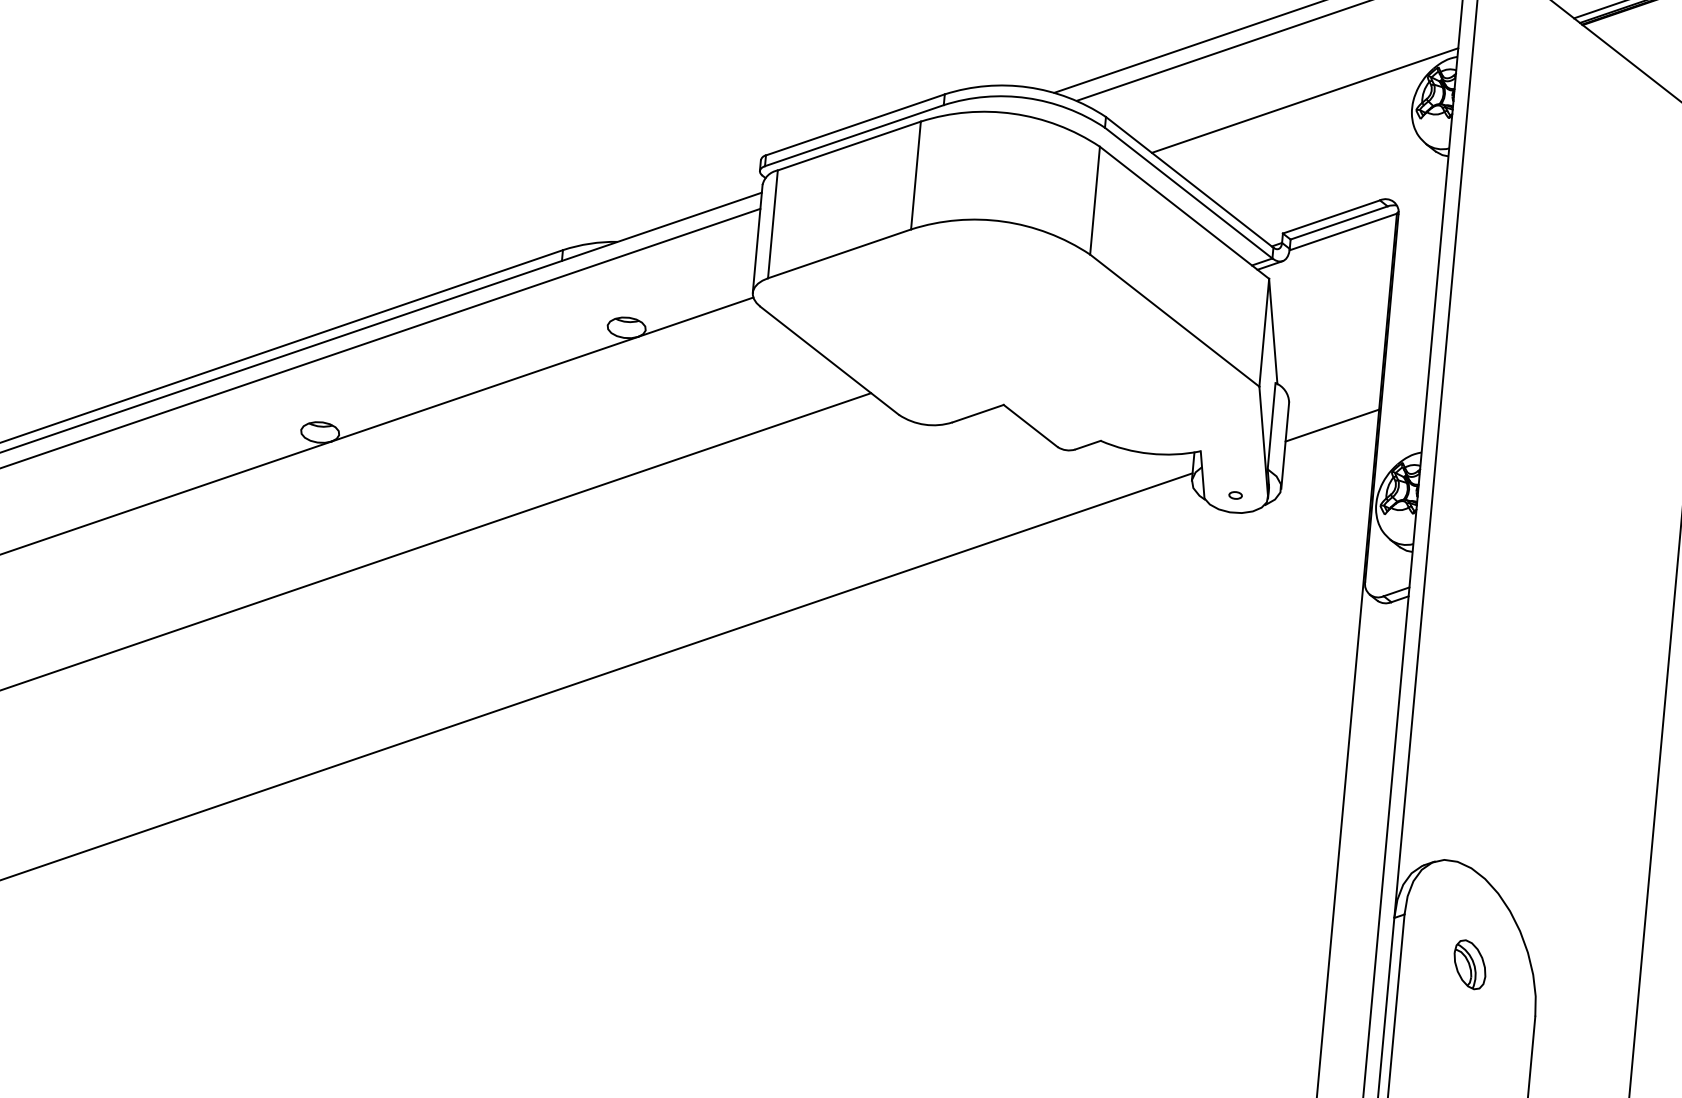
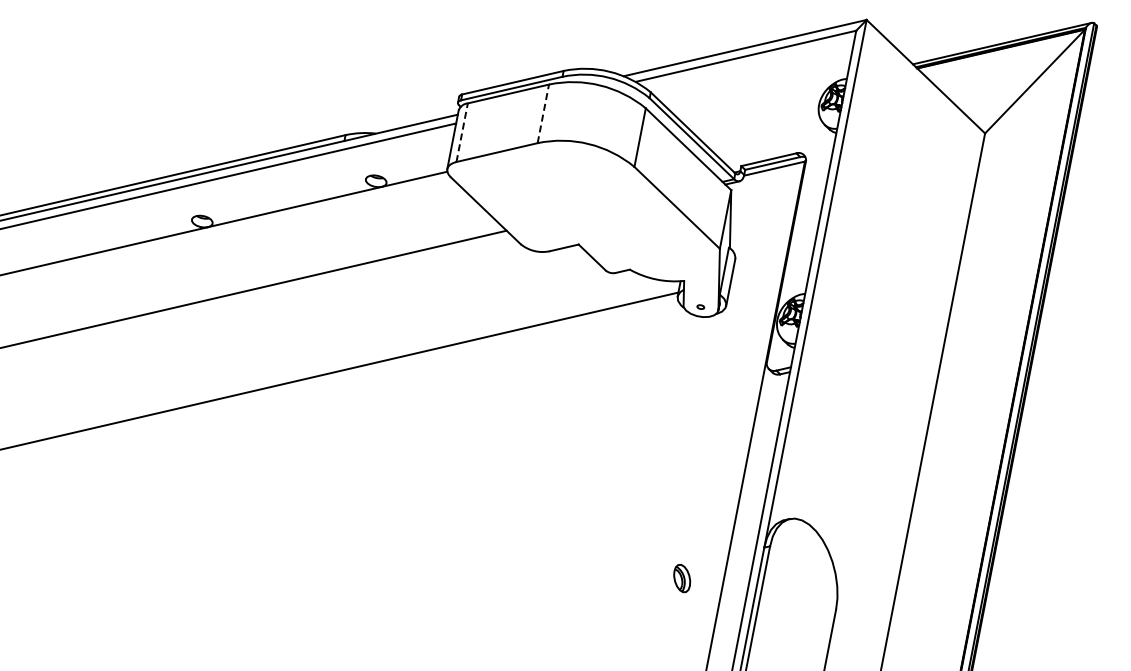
line: (1304, 100) -> (760, 94), removed
line: (916, 174) -> (543, 113), solid -> dashed
line: (773, 223) -> (462, 132), solid -> dashed
line: (1331, 426) -> (757, 274), removed
part: (1470, 964) -> (682, 578), moved

